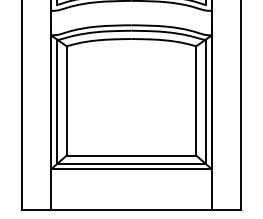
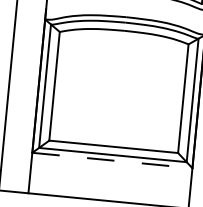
line: (131, 169) -> (112, 160), solid -> dashed

